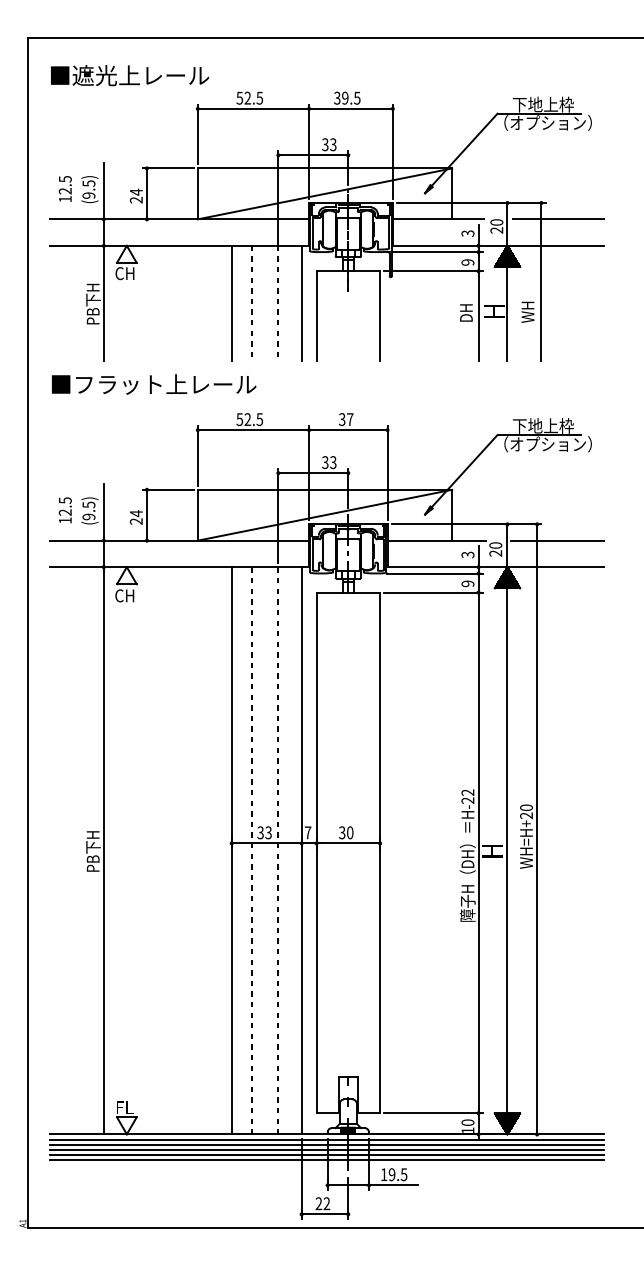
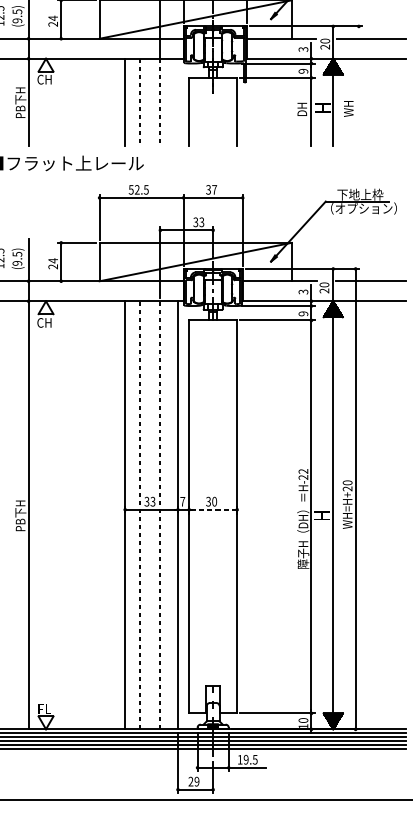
line: (541, 282) -> (358, 86), removed
line: (301, 303) -> (177, 102), removed
line: (348, 843) -> (213, 509), solid -> dashed
text: (326, 1204) -> (196, 782), 22 -> 29

